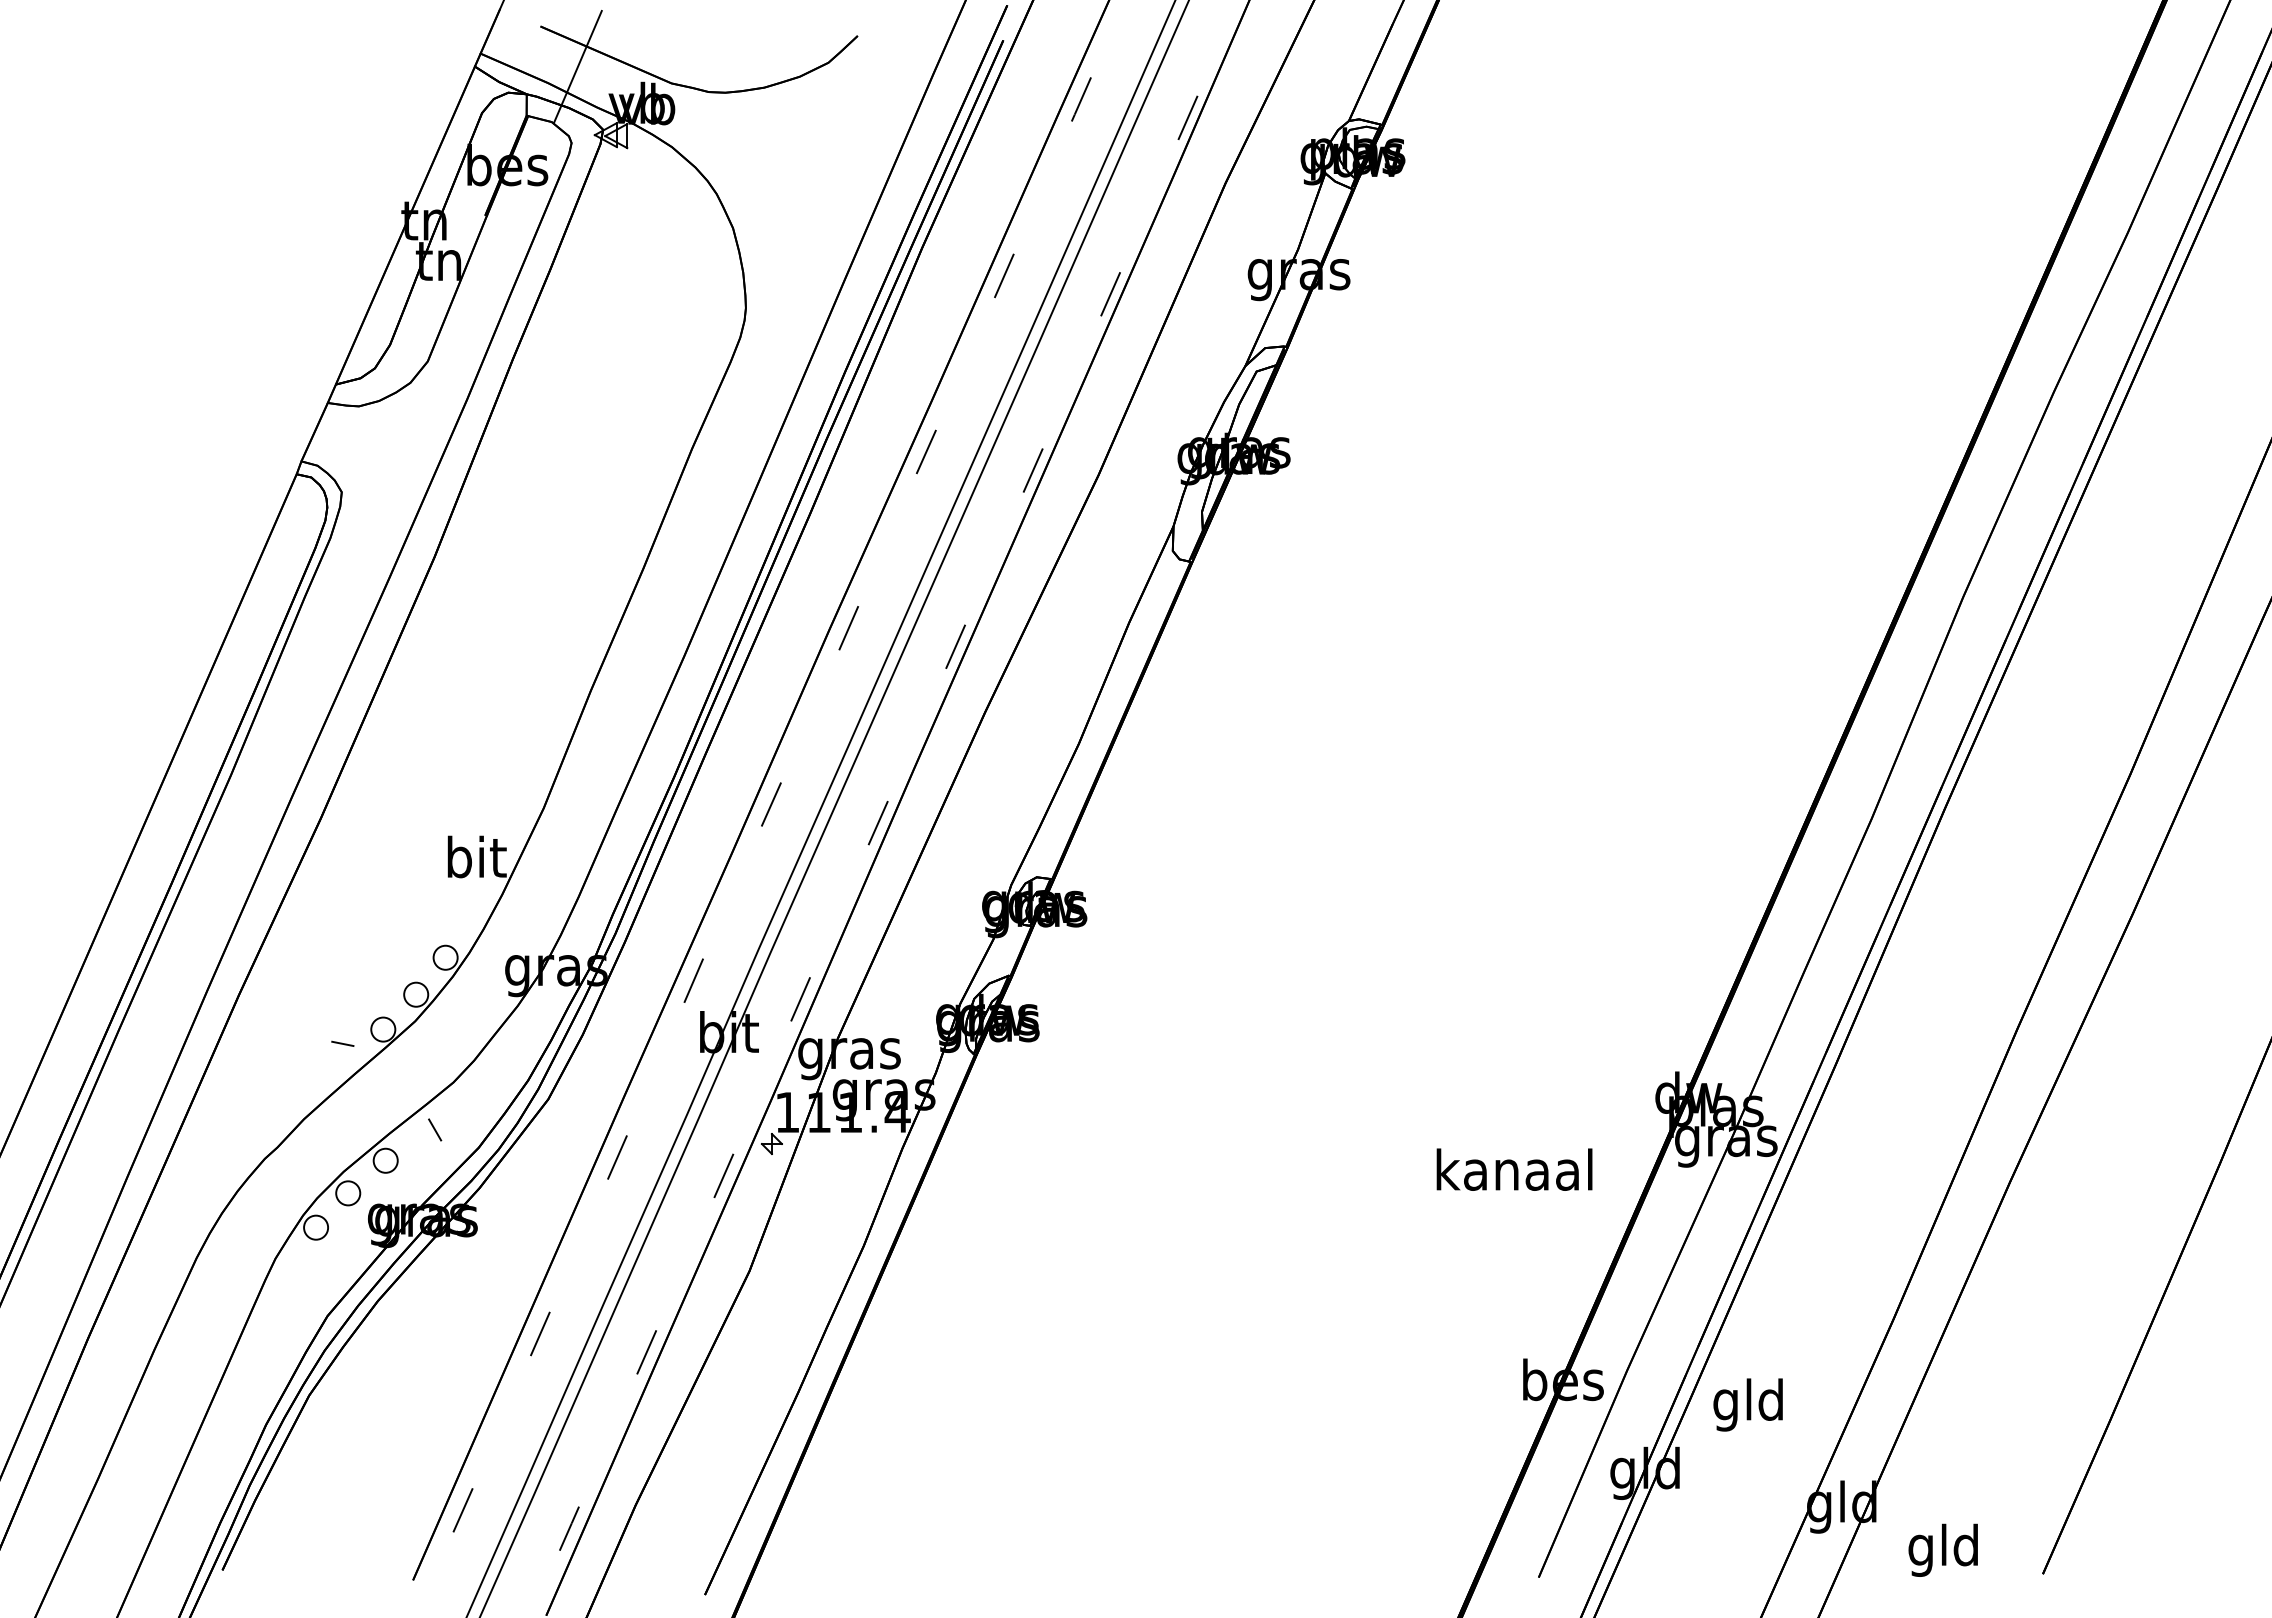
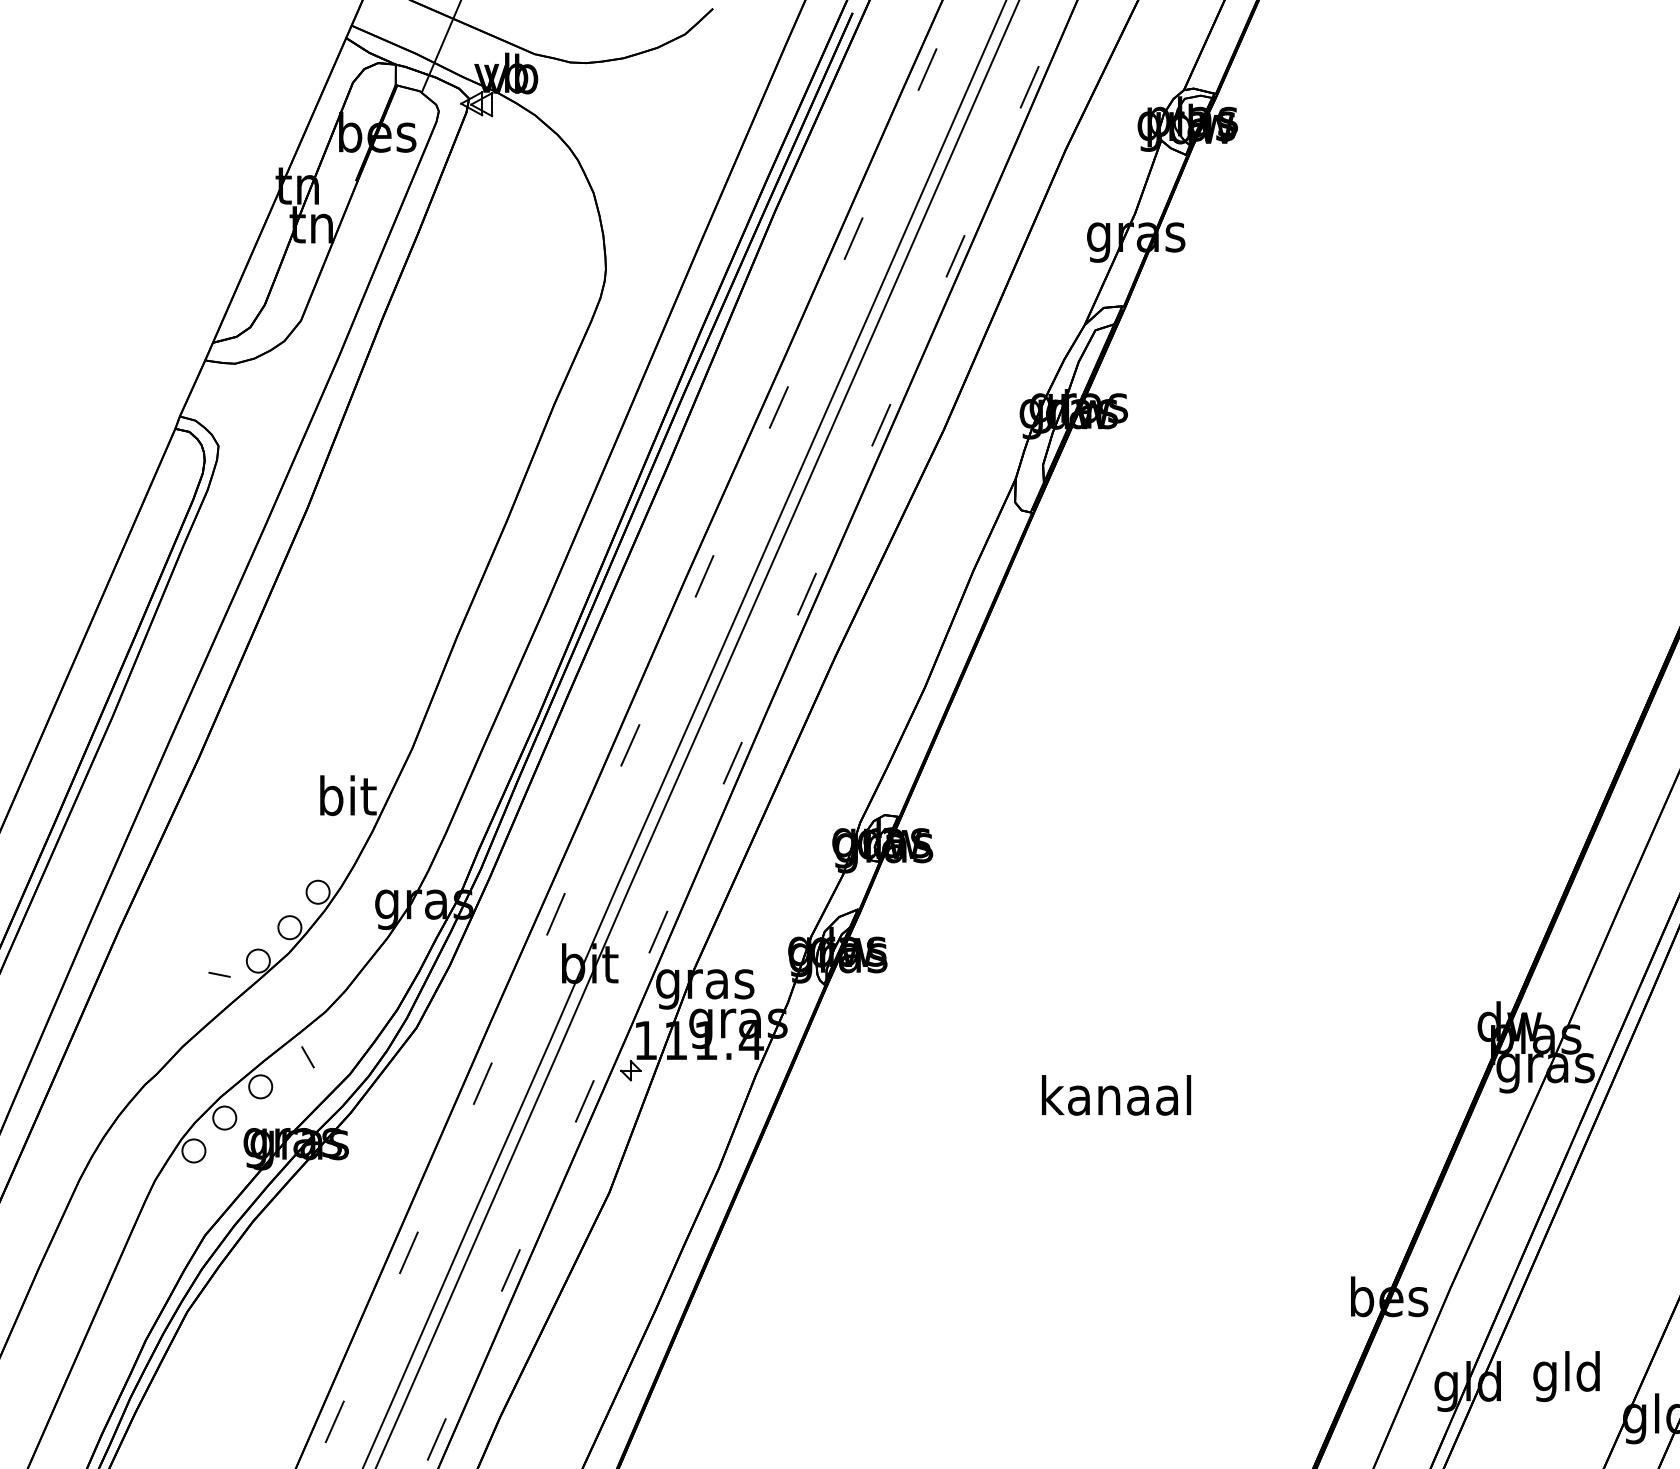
text: (1514, 1169) -> (1116, 1095), moved
text: (1747, 1404) -> (1565, 1376), moved

